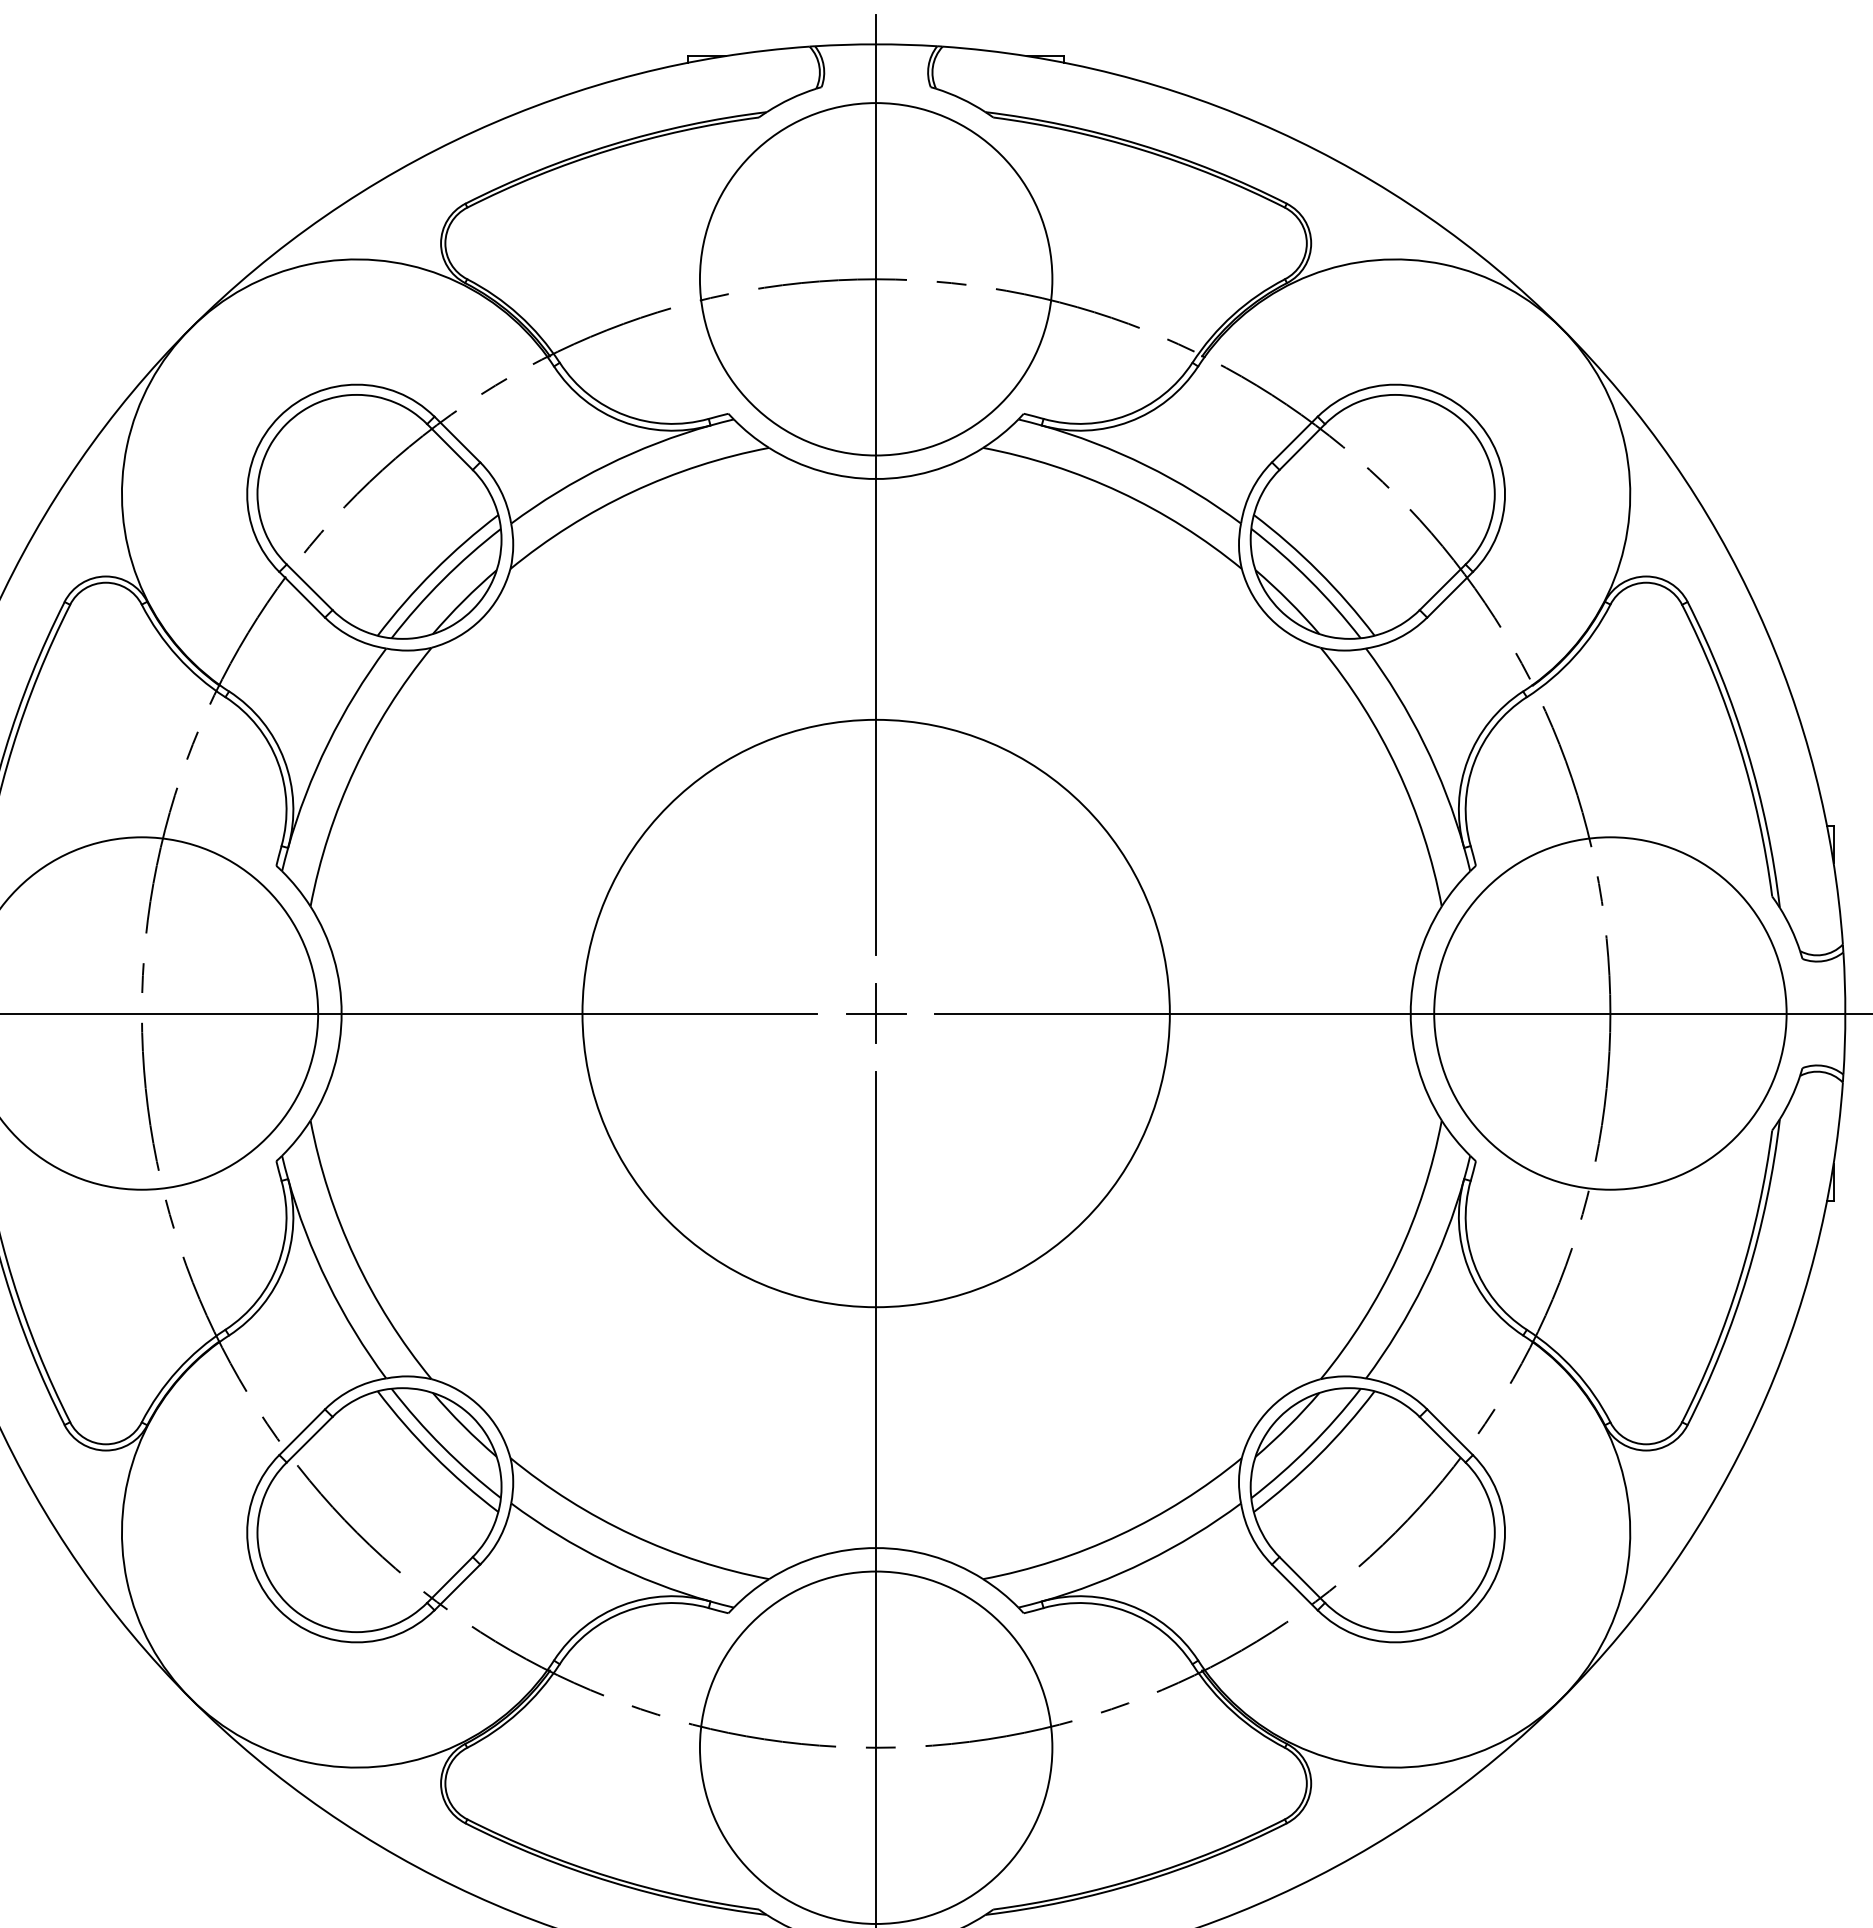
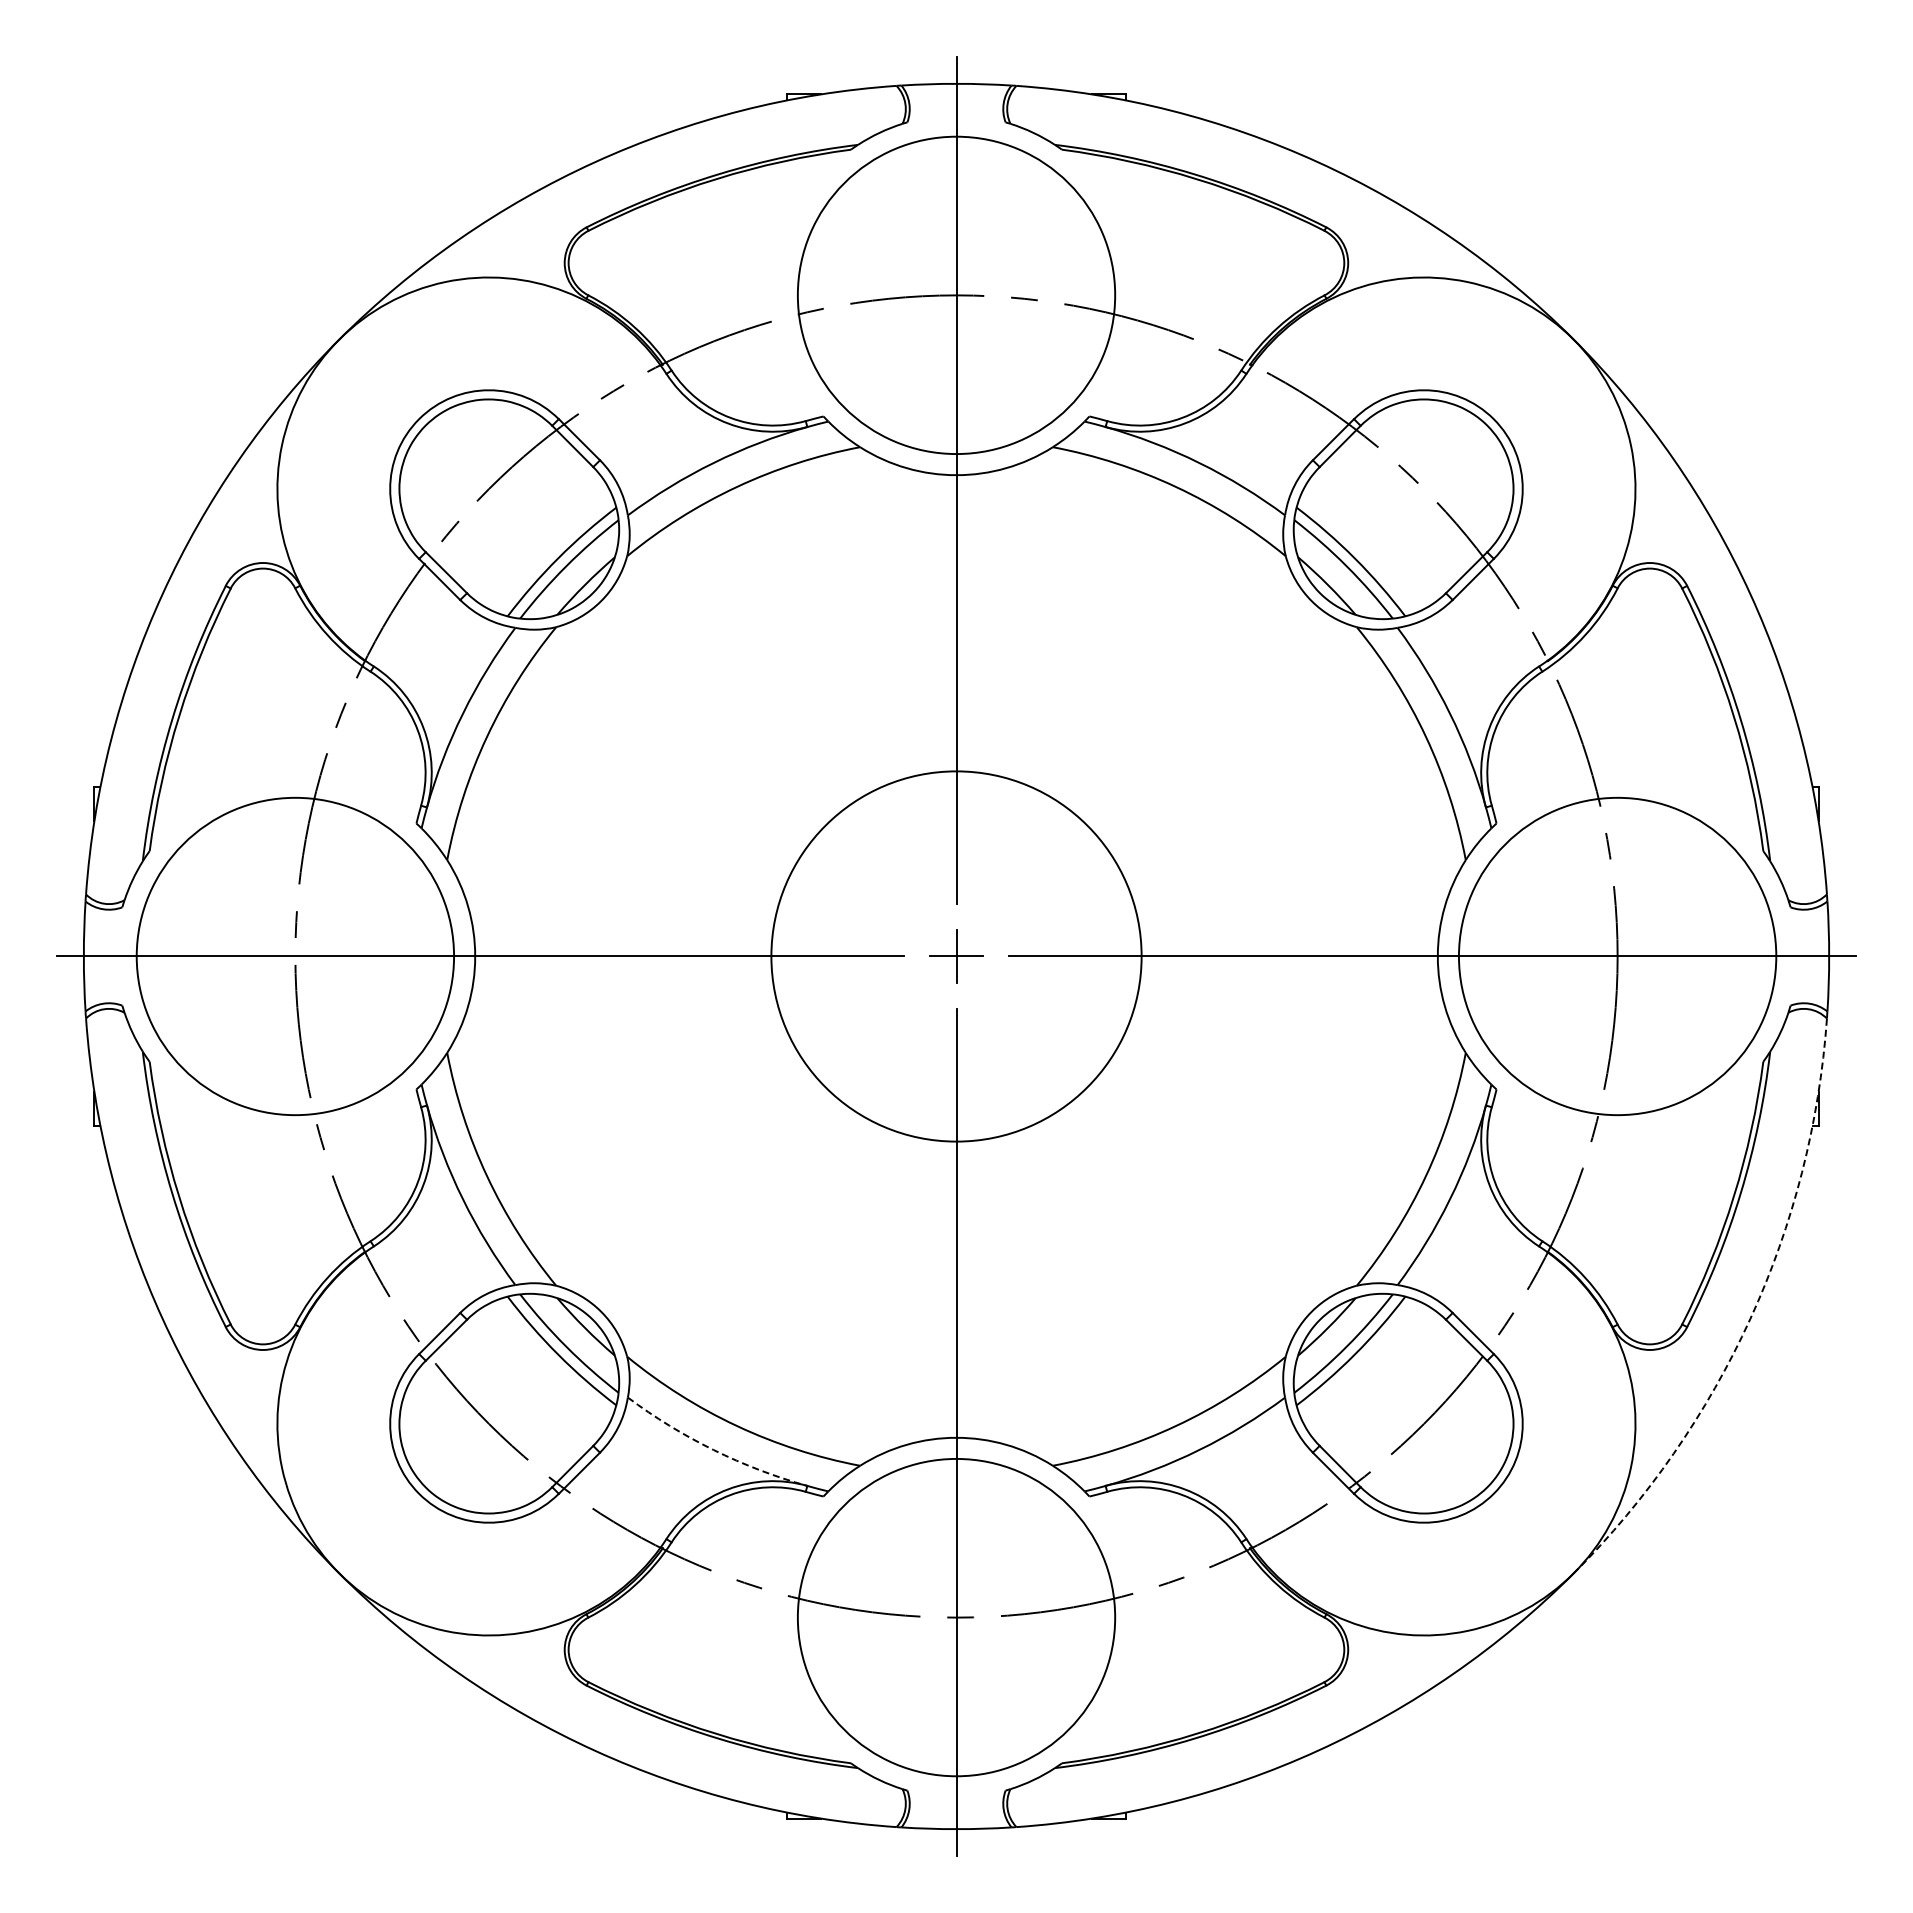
circle: (876, 1013) -> (956, 956), size x0.7
arc: (1757, 1415) -> (1750, 1318), solid -> dashed
arc: (606, 1562) -> (713, 1450), solid -> dashed

